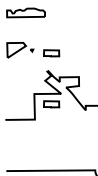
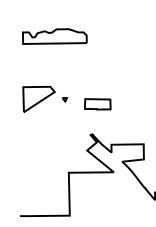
part: (51, 104) -> (97, 190), removed

